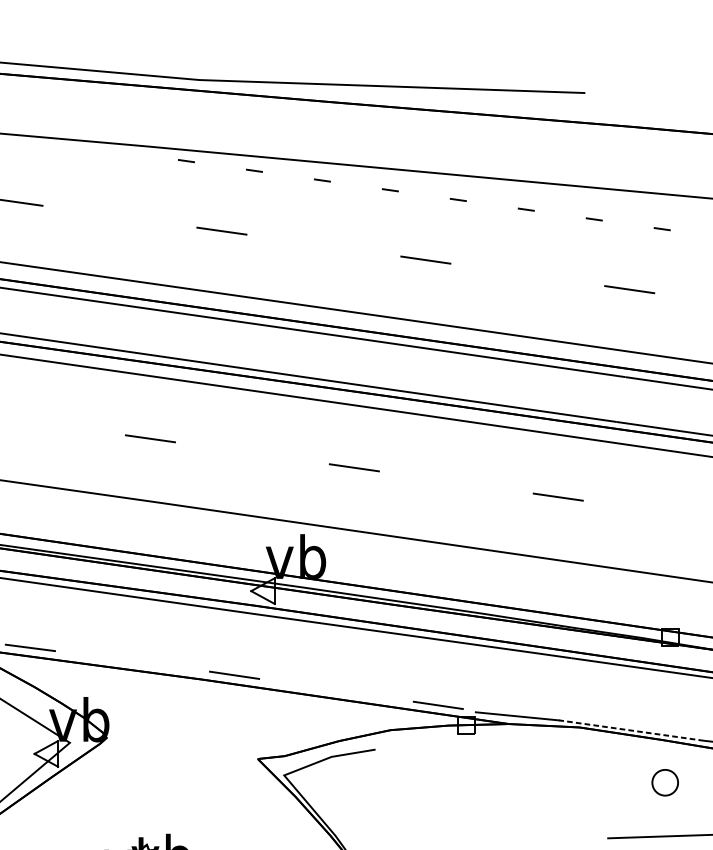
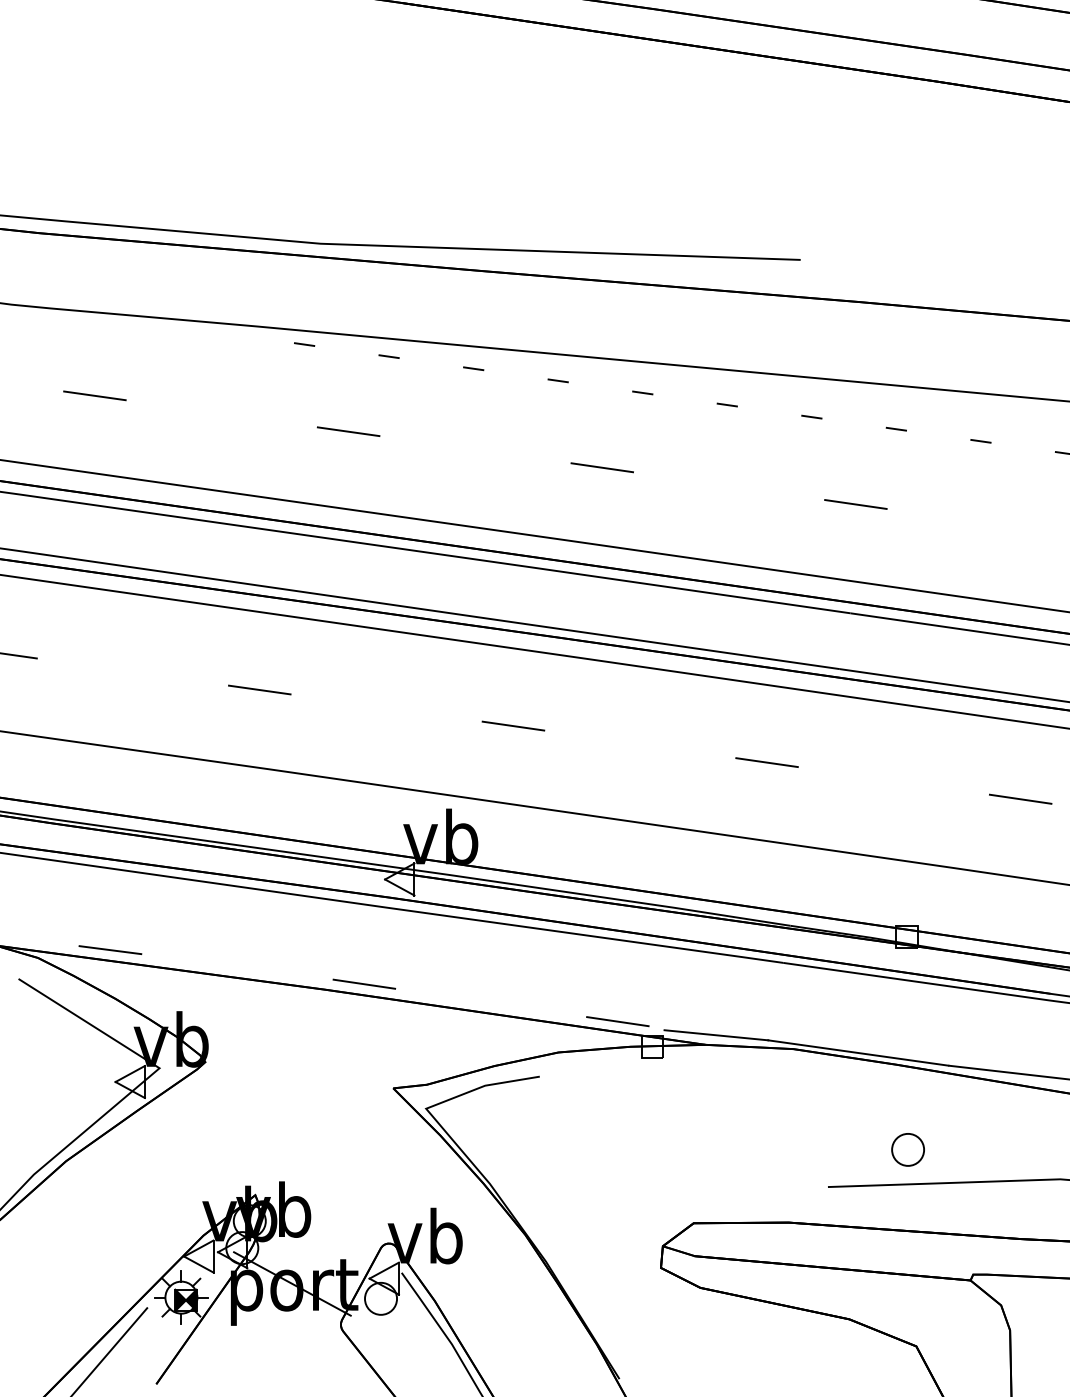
line: (631, 730) -> (858, 1053), dashed -> solid
part: (664, 782) -> (907, 1149), moved

